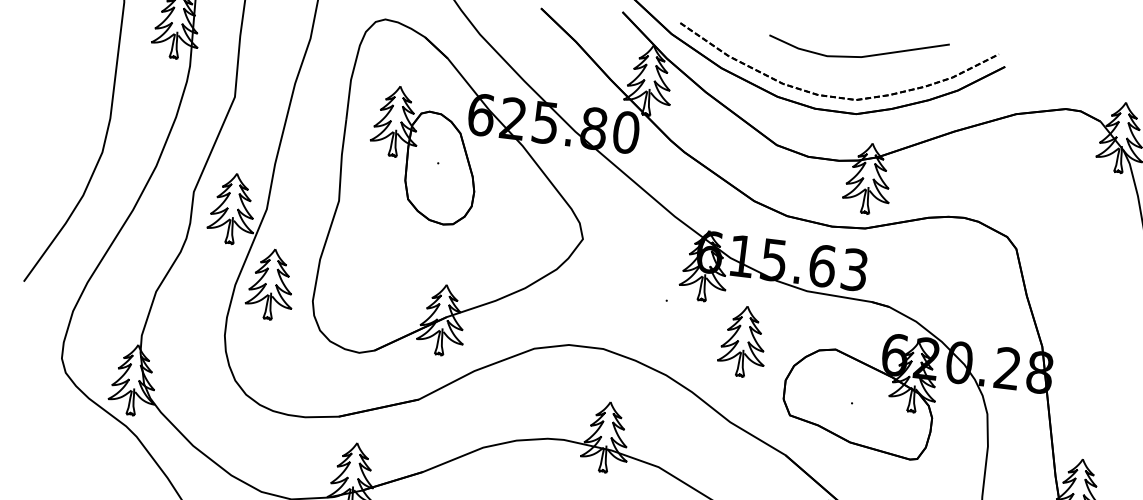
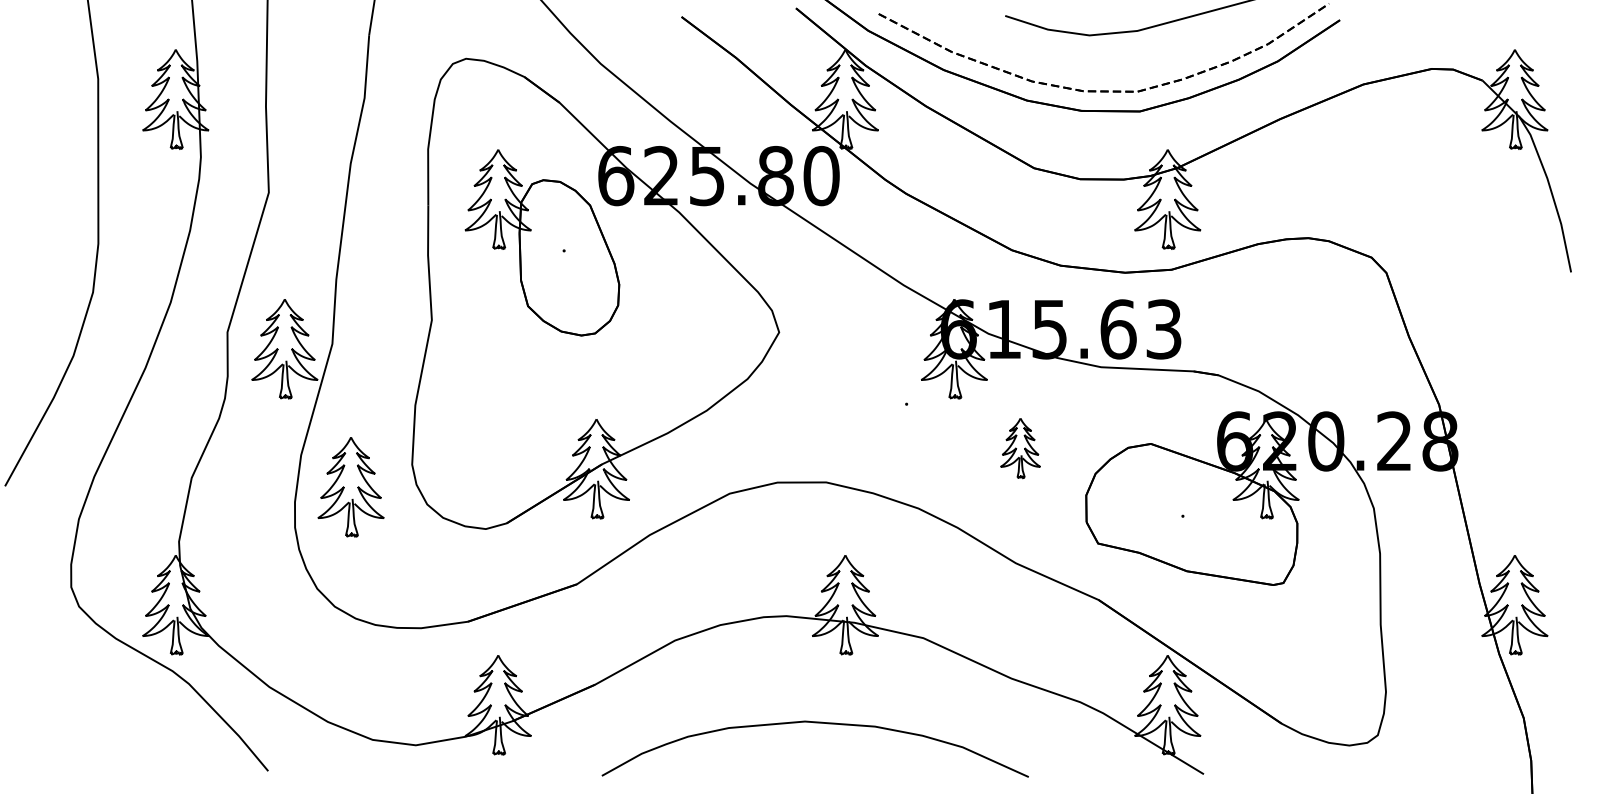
part: (270, 284) -> (350, 487), moved
part: (743, 341) -> (1020, 448), size x0.6

